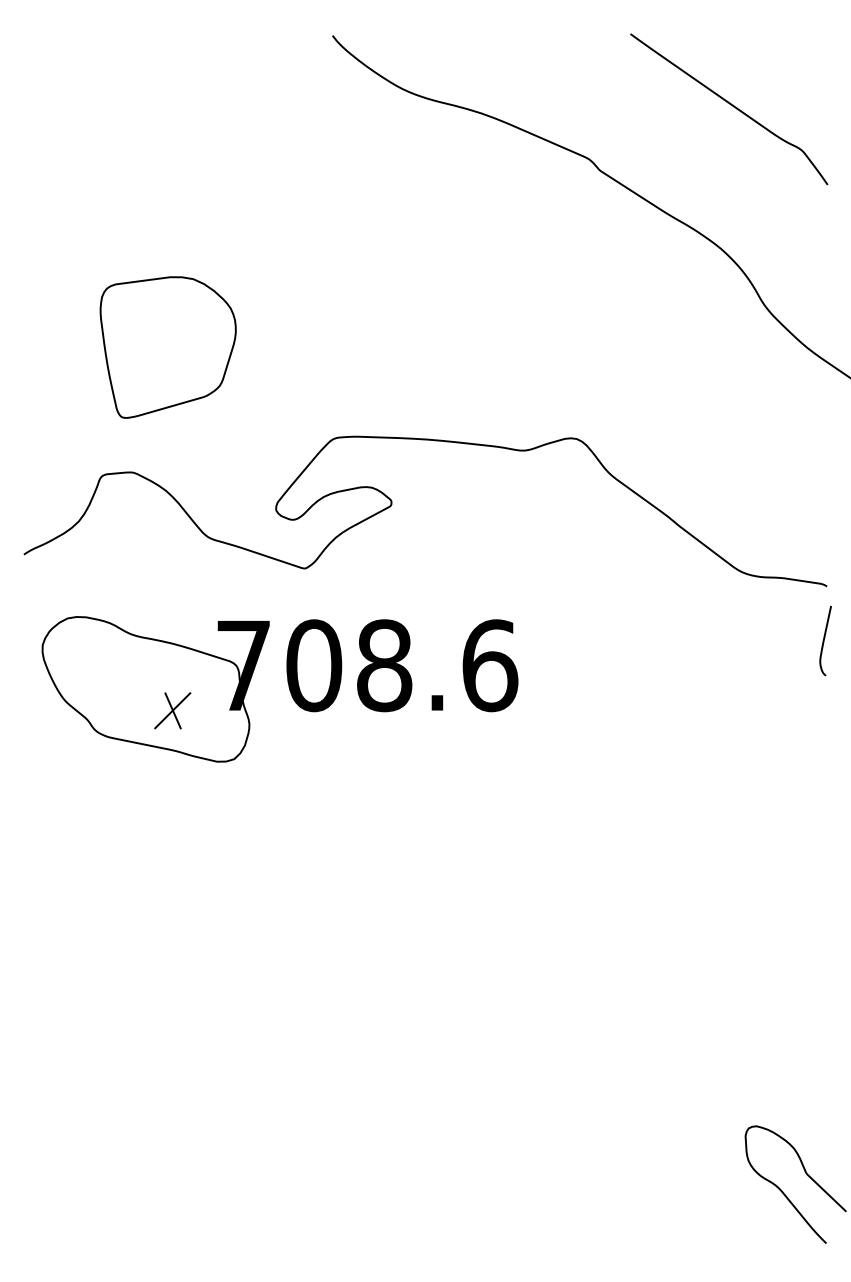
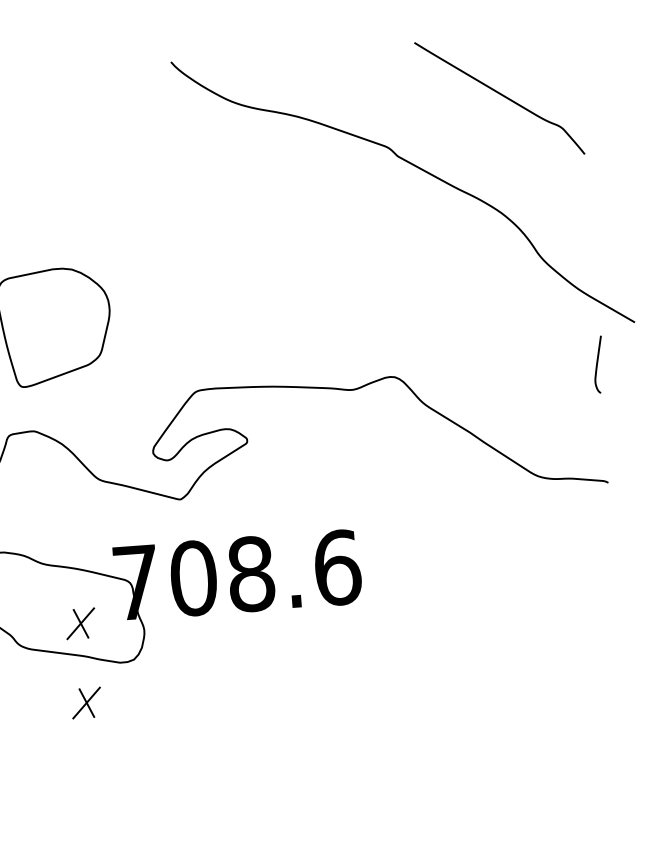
curve: (824, 640) -> (597, 364), moved
part: (172, 807) -> (86, 702), added

